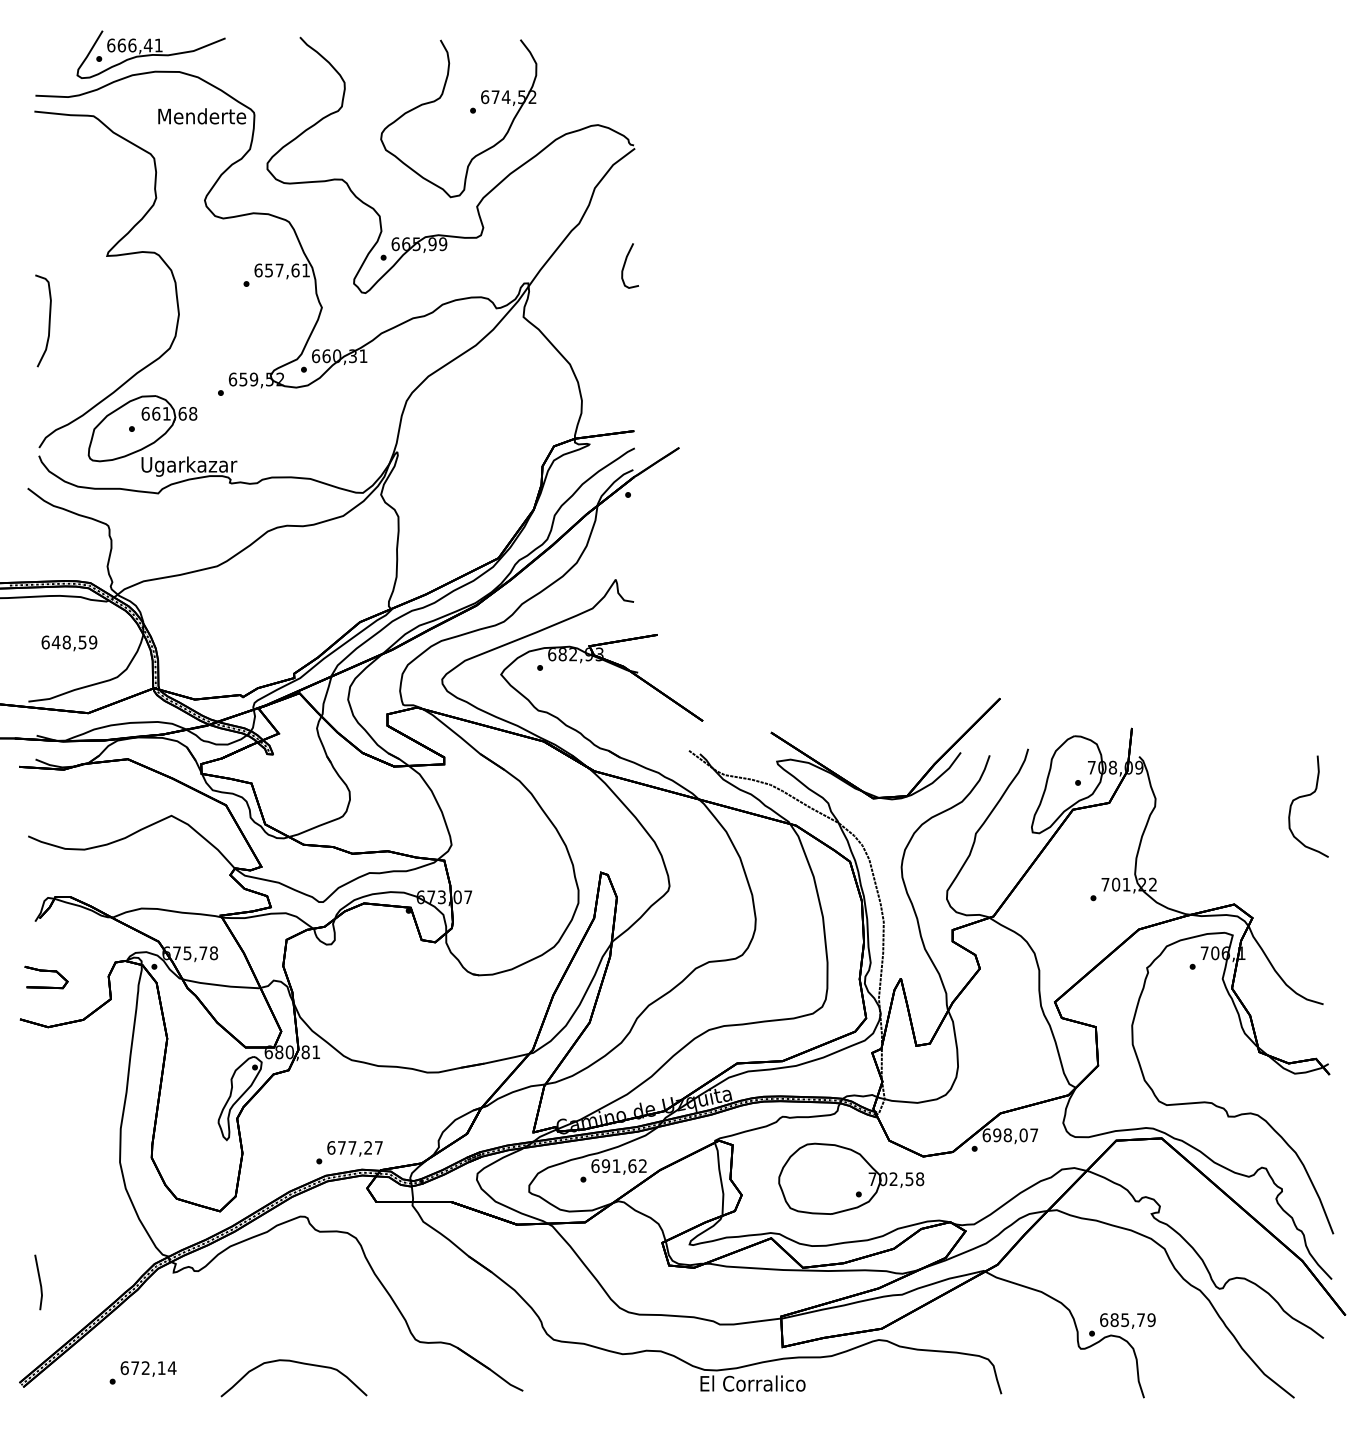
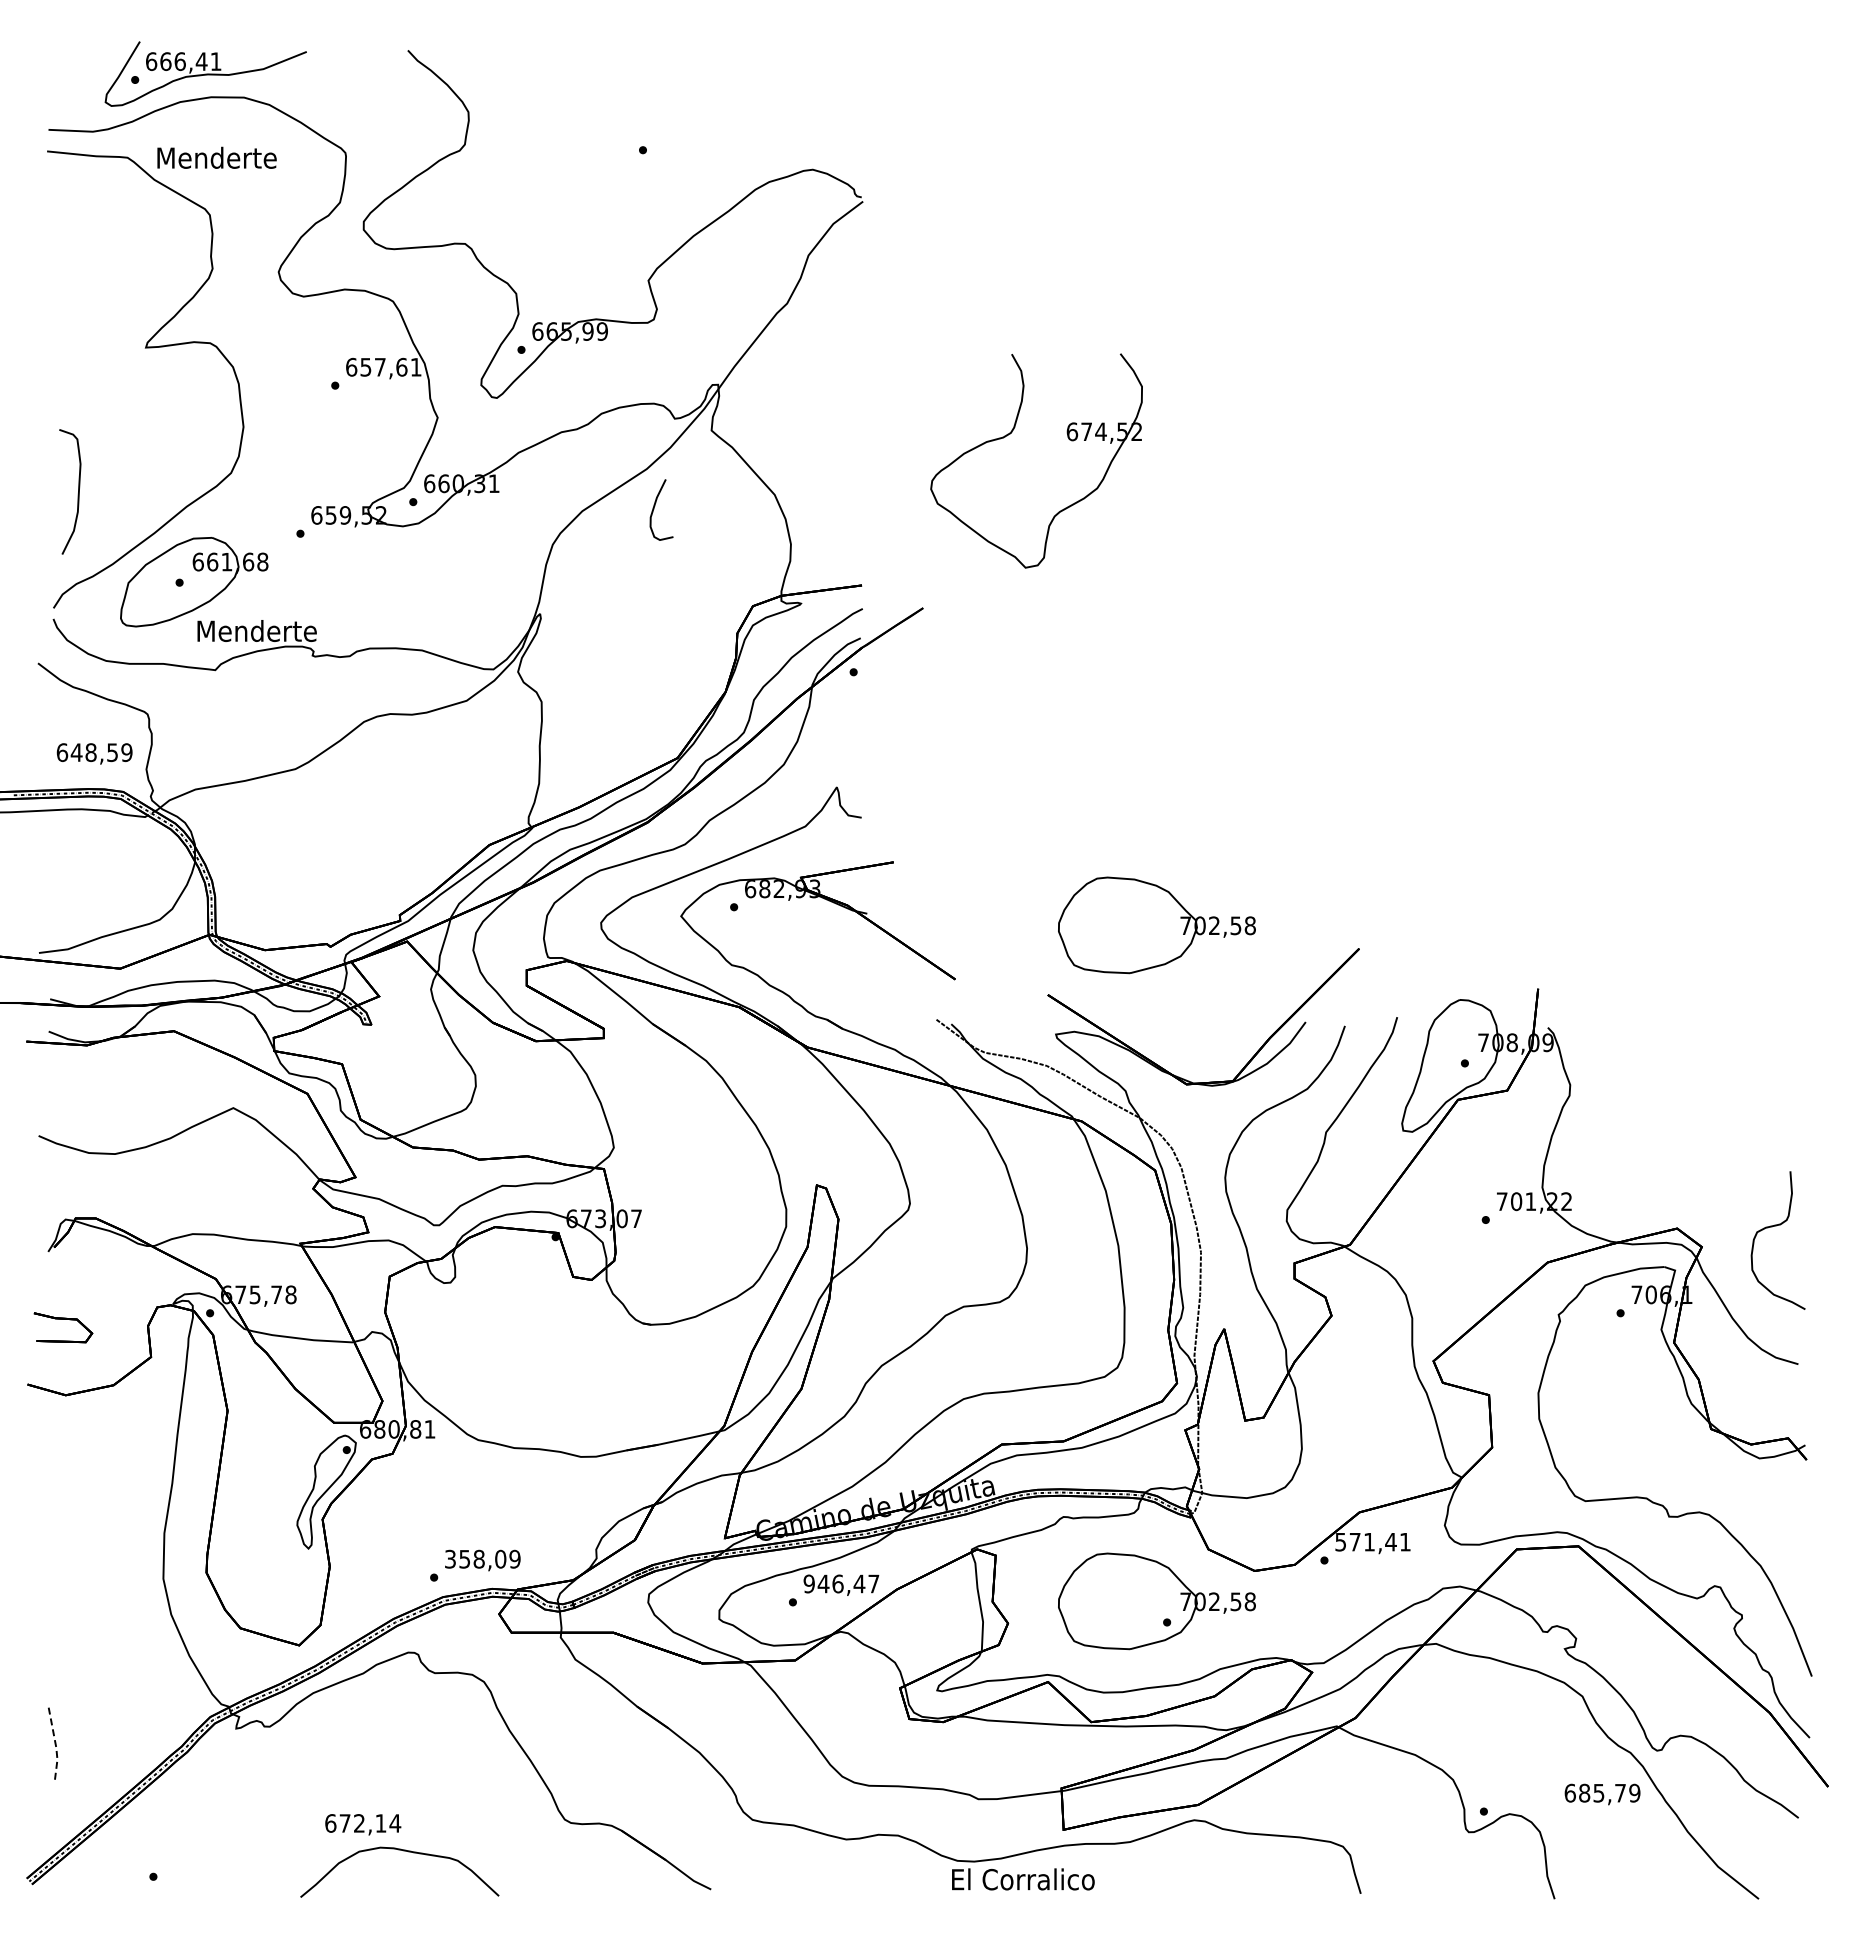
part: (439, 99) -> (1010, 434), moved
text: (201, 116) -> (216, 157), moved
curve: (625, 263) -> (655, 506), moved
curve: (48, 322) -> (77, 494), moved
text: (189, 466) -> (257, 633), Ugarkazar -> Menderte
text: (69, 643) -> (94, 753), moved
part: (851, 681) -> (1156, 925), added
curve: (1304, 796) -> (1772, 1227), moved
text: (1010, 1134) -> (1372, 1541), 698,07 -> 571,41
text: (354, 1147) -> (482, 1558), 677,27 -> 358,09
text: (619, 1165) -> (841, 1583), 691,62 -> 946,47
line: (40, 1283) -> (55, 1743), solid -> dashed
text: (1127, 1321) -> (1602, 1794), moved
text: (148, 1368) -> (363, 1824), moved

